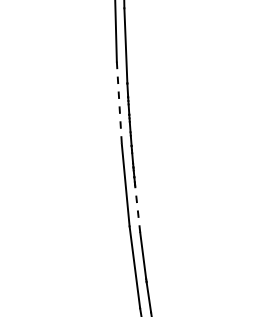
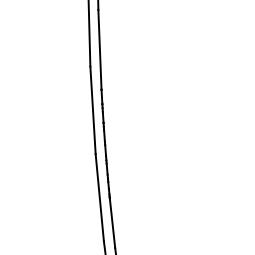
line: (119, 103) -> (93, 110), dashed -> solid
line: (137, 209) -> (112, 223), dashed -> solid

